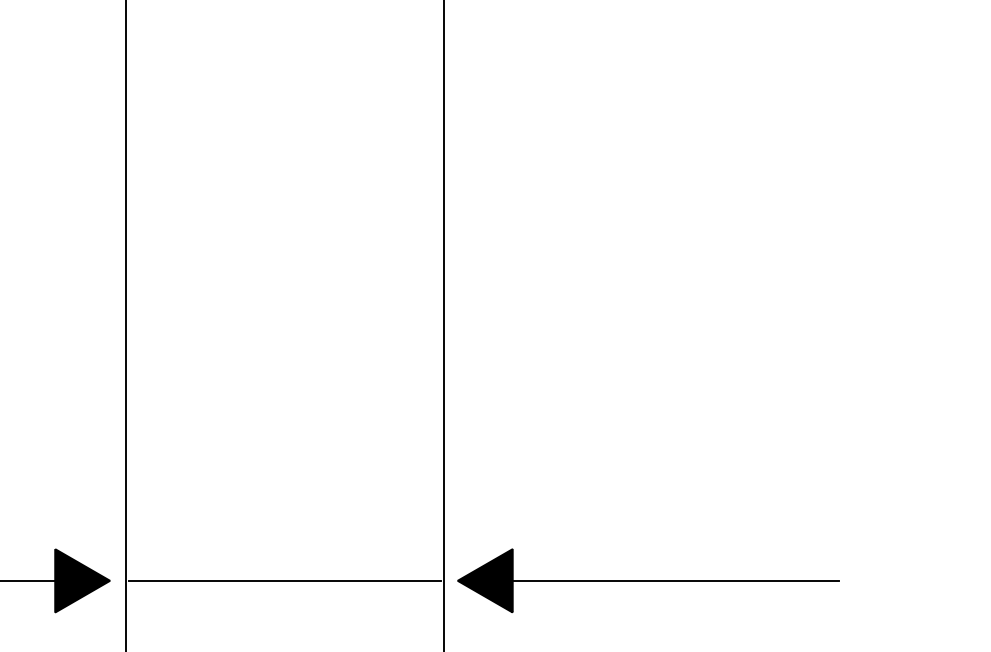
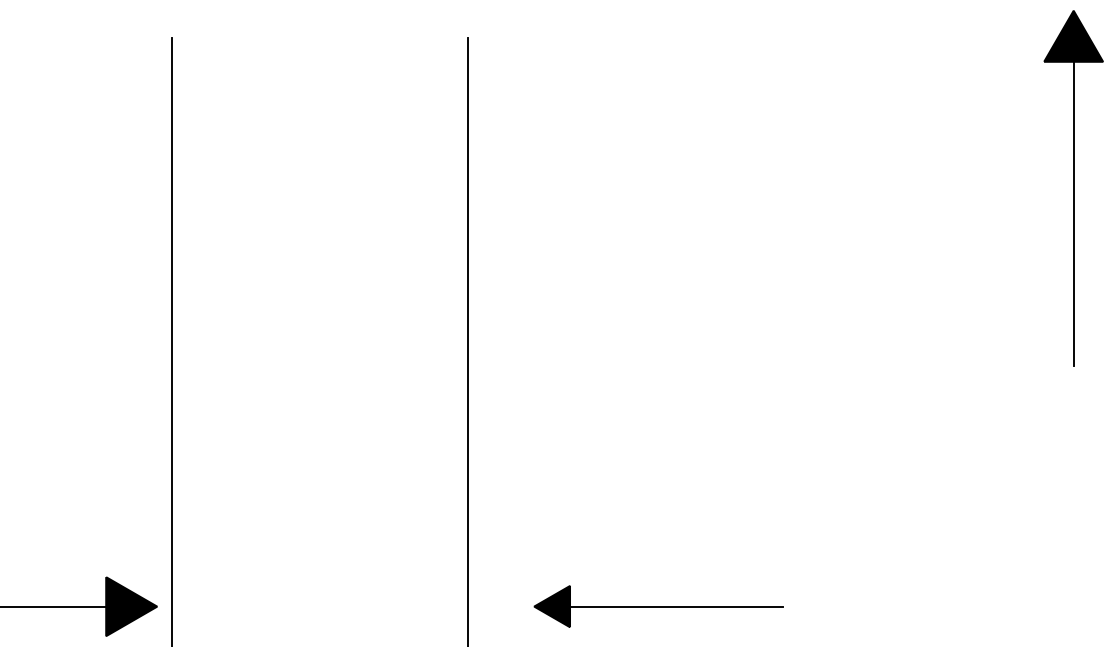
line: (285, 580) -> (320, 606), removed
part: (648, 580) -> (658, 606), size x0.7

